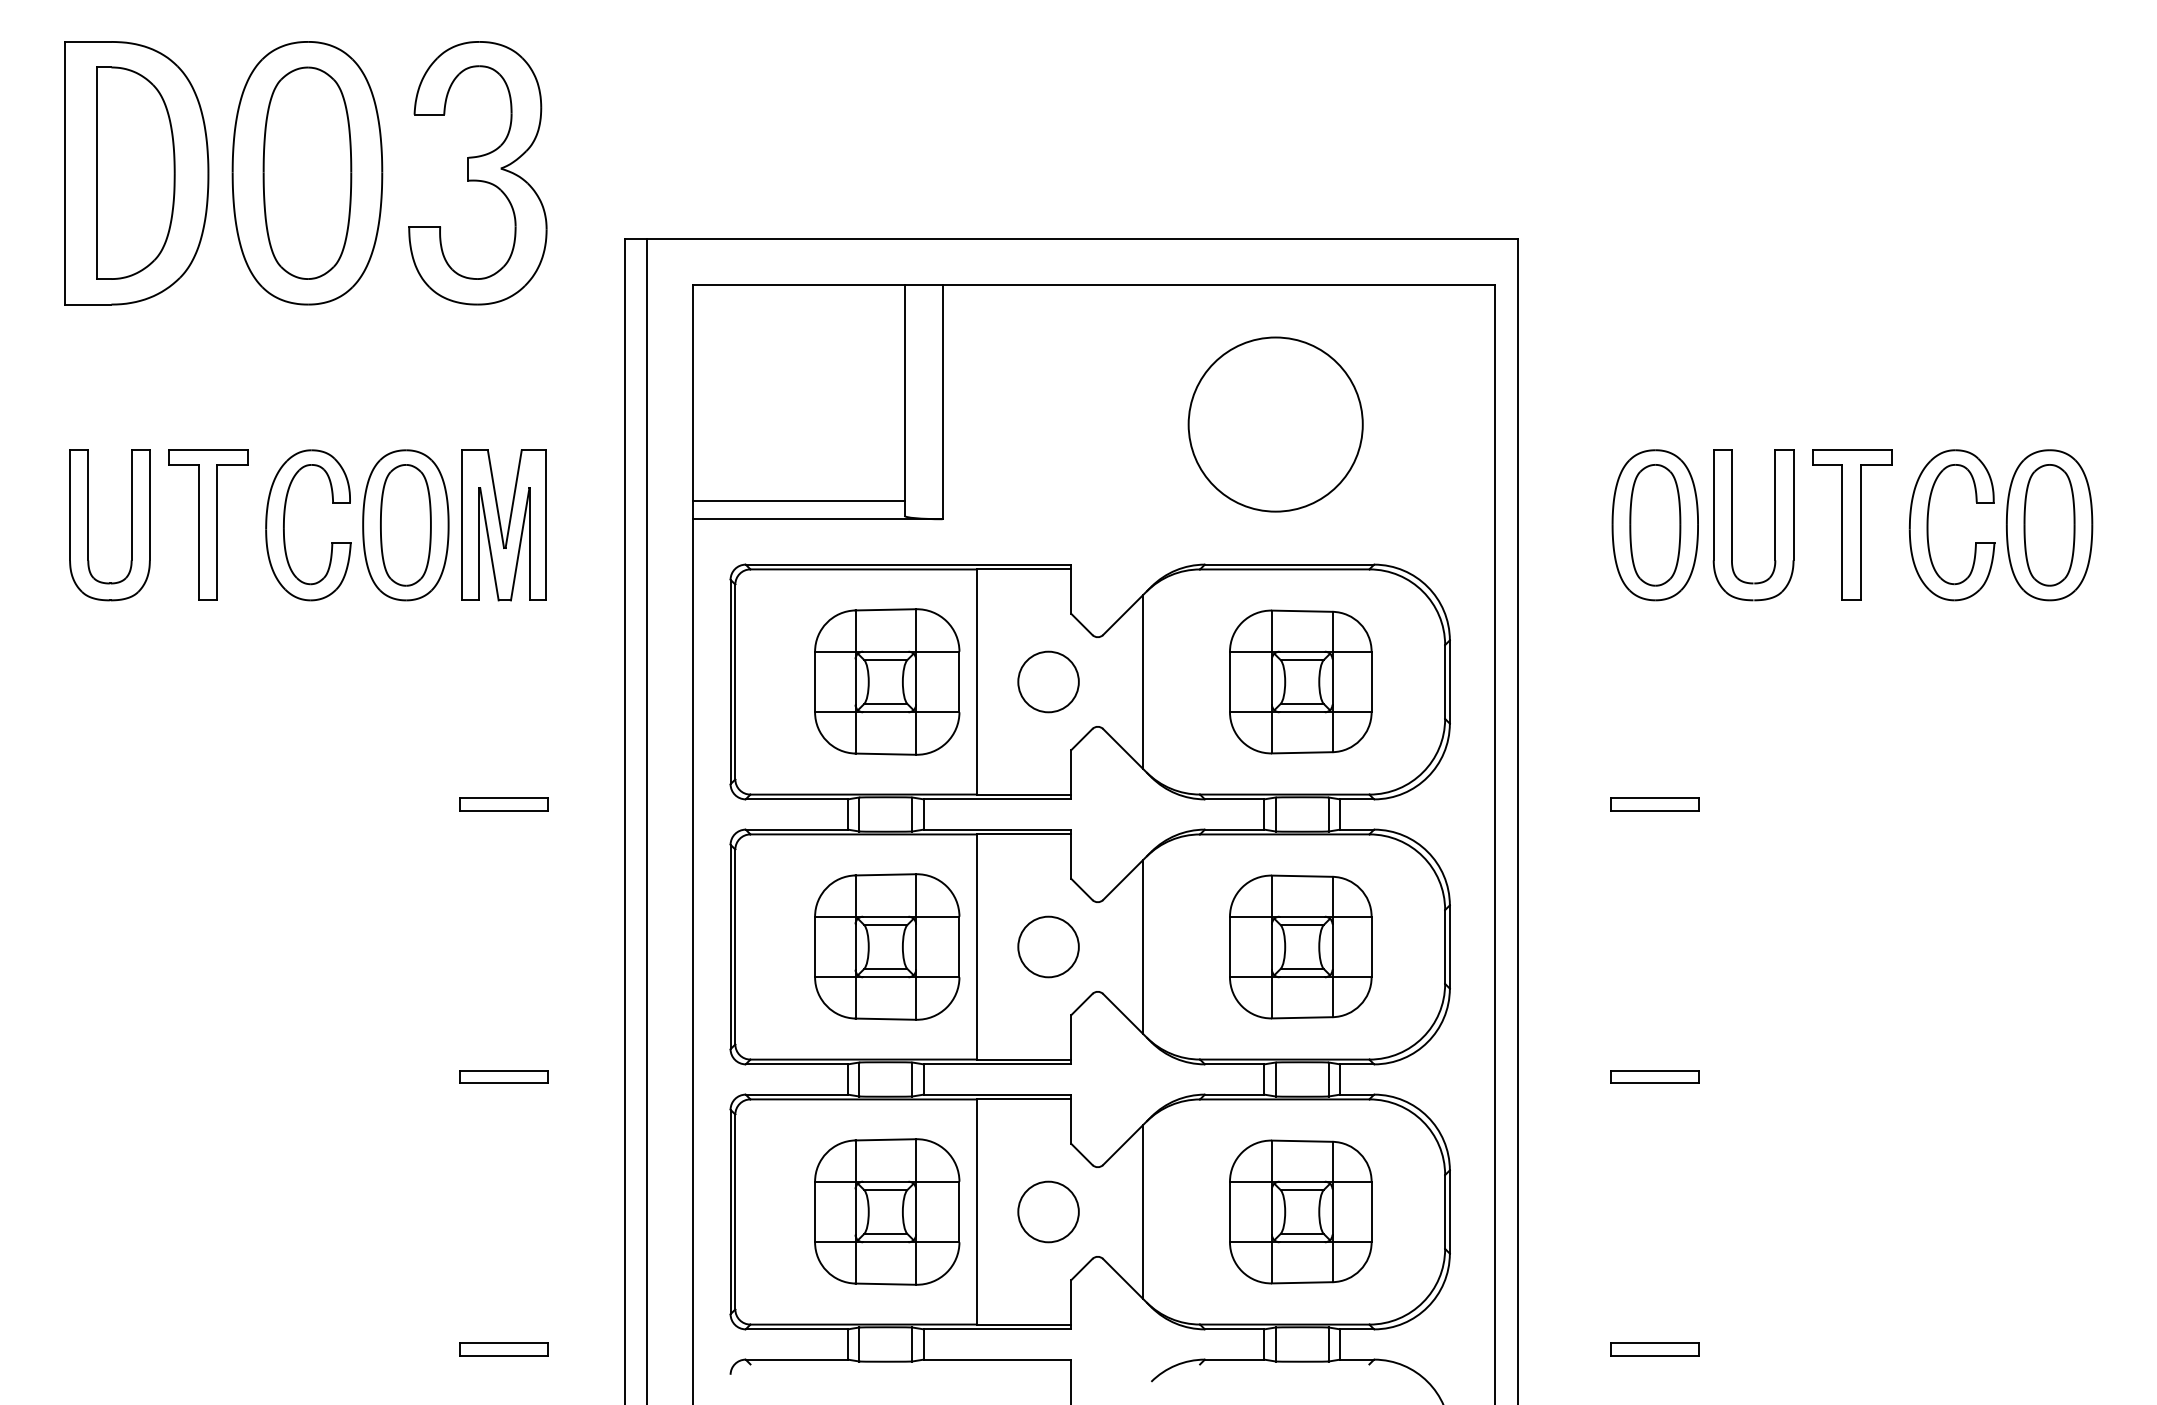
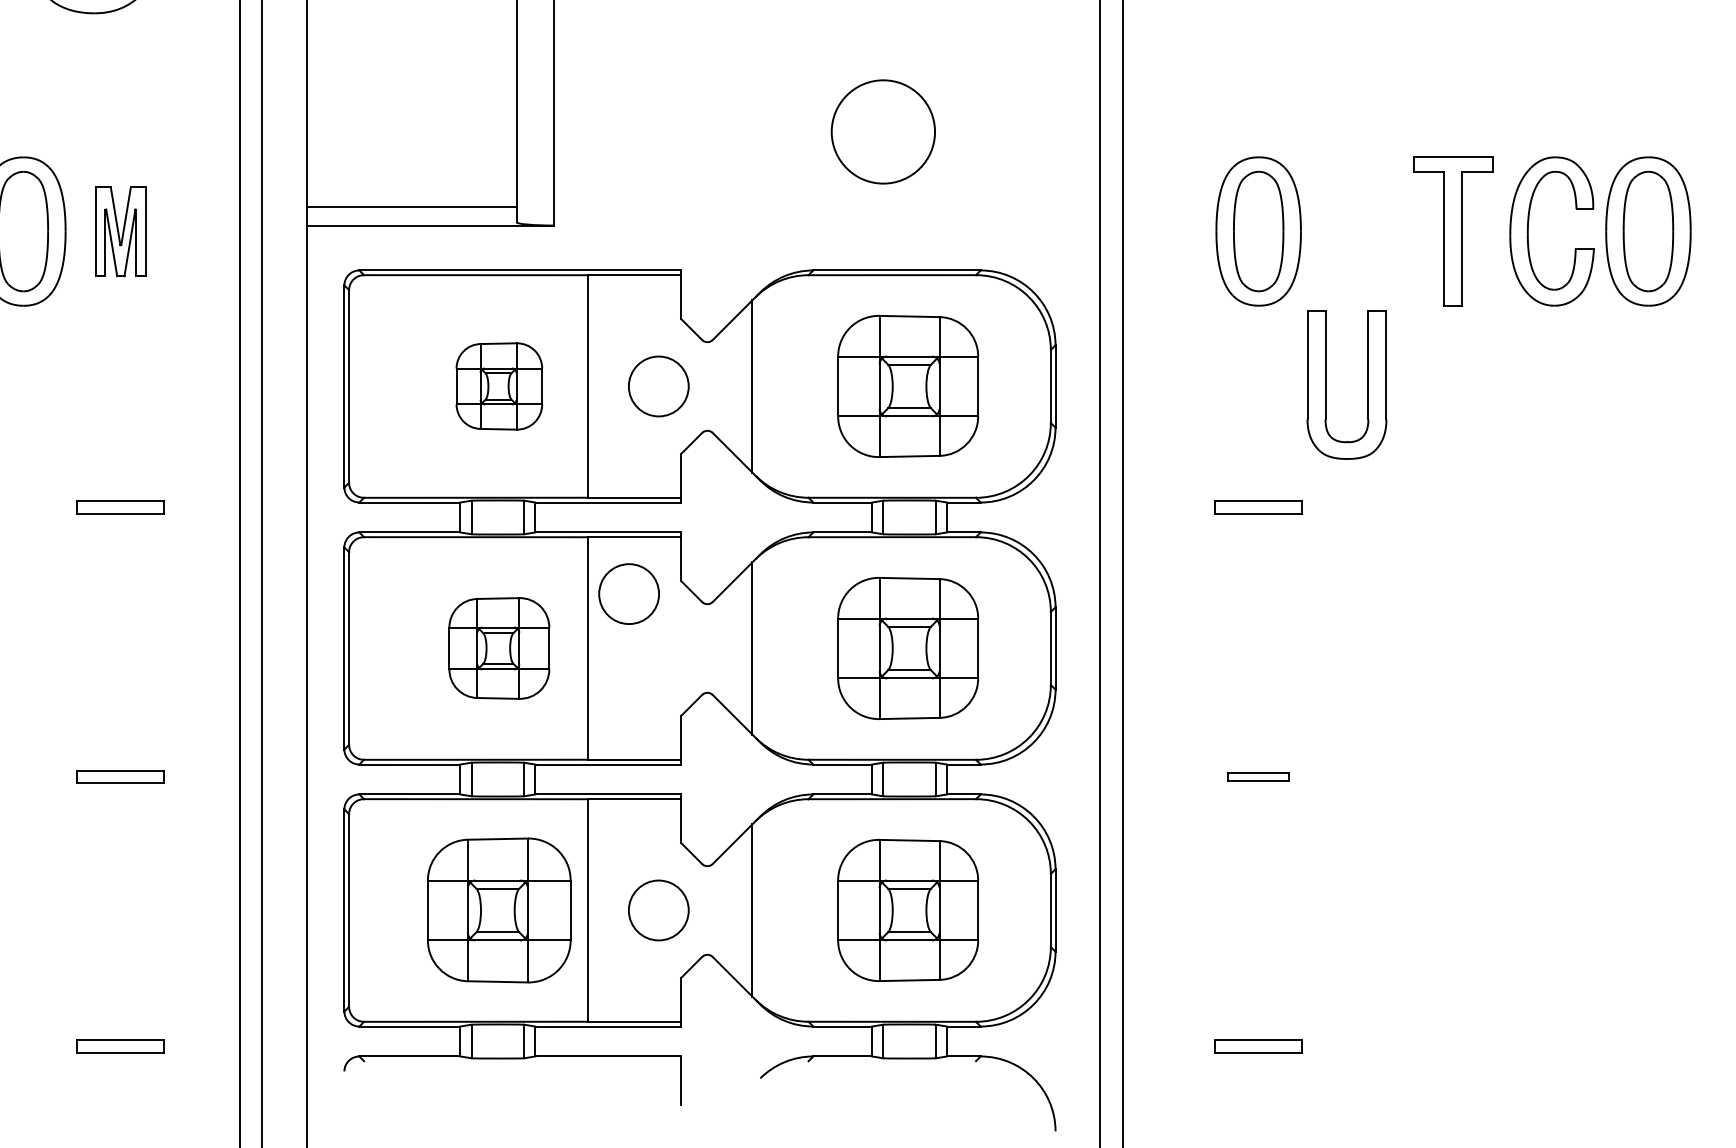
circle: (1275, 424) -> (883, 131), size x0.6
part: (503, 525) -> (119, 231), size x0.6
part: (1732, 525) -> (1326, 385), moved
part: (887, 681) -> (499, 385), size x0.6
part: (887, 946) -> (499, 647), size x0.7
circle: (1048, 946) -> (629, 593), moved
part: (1654, 1076) -> (1257, 776), size x0.7

